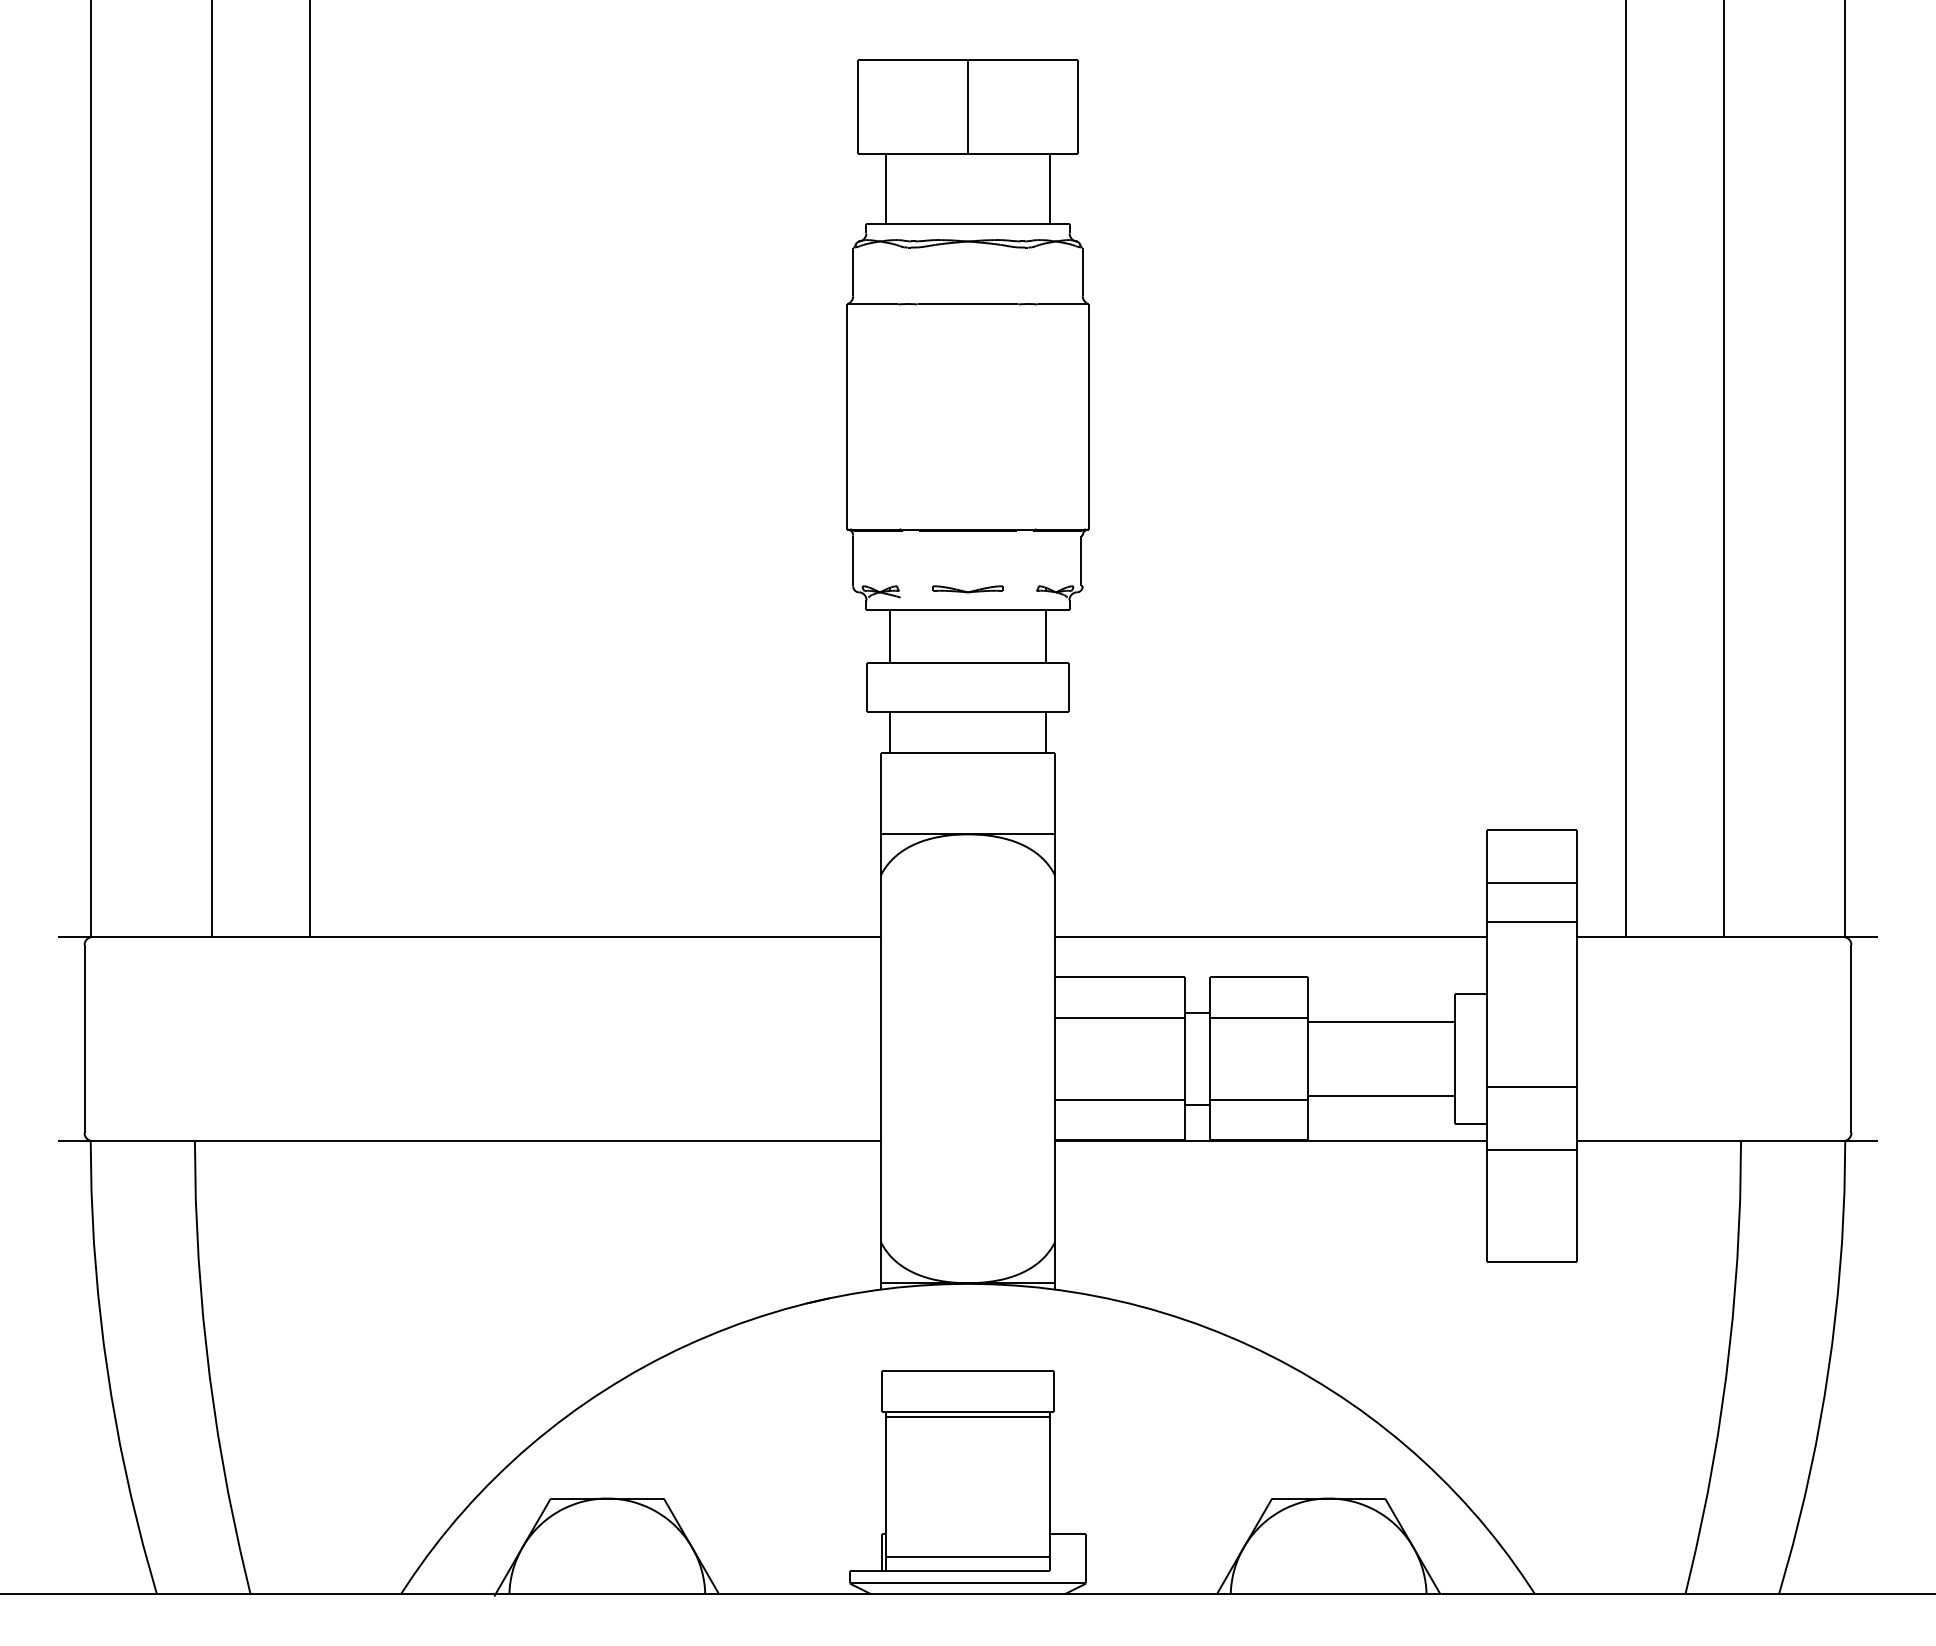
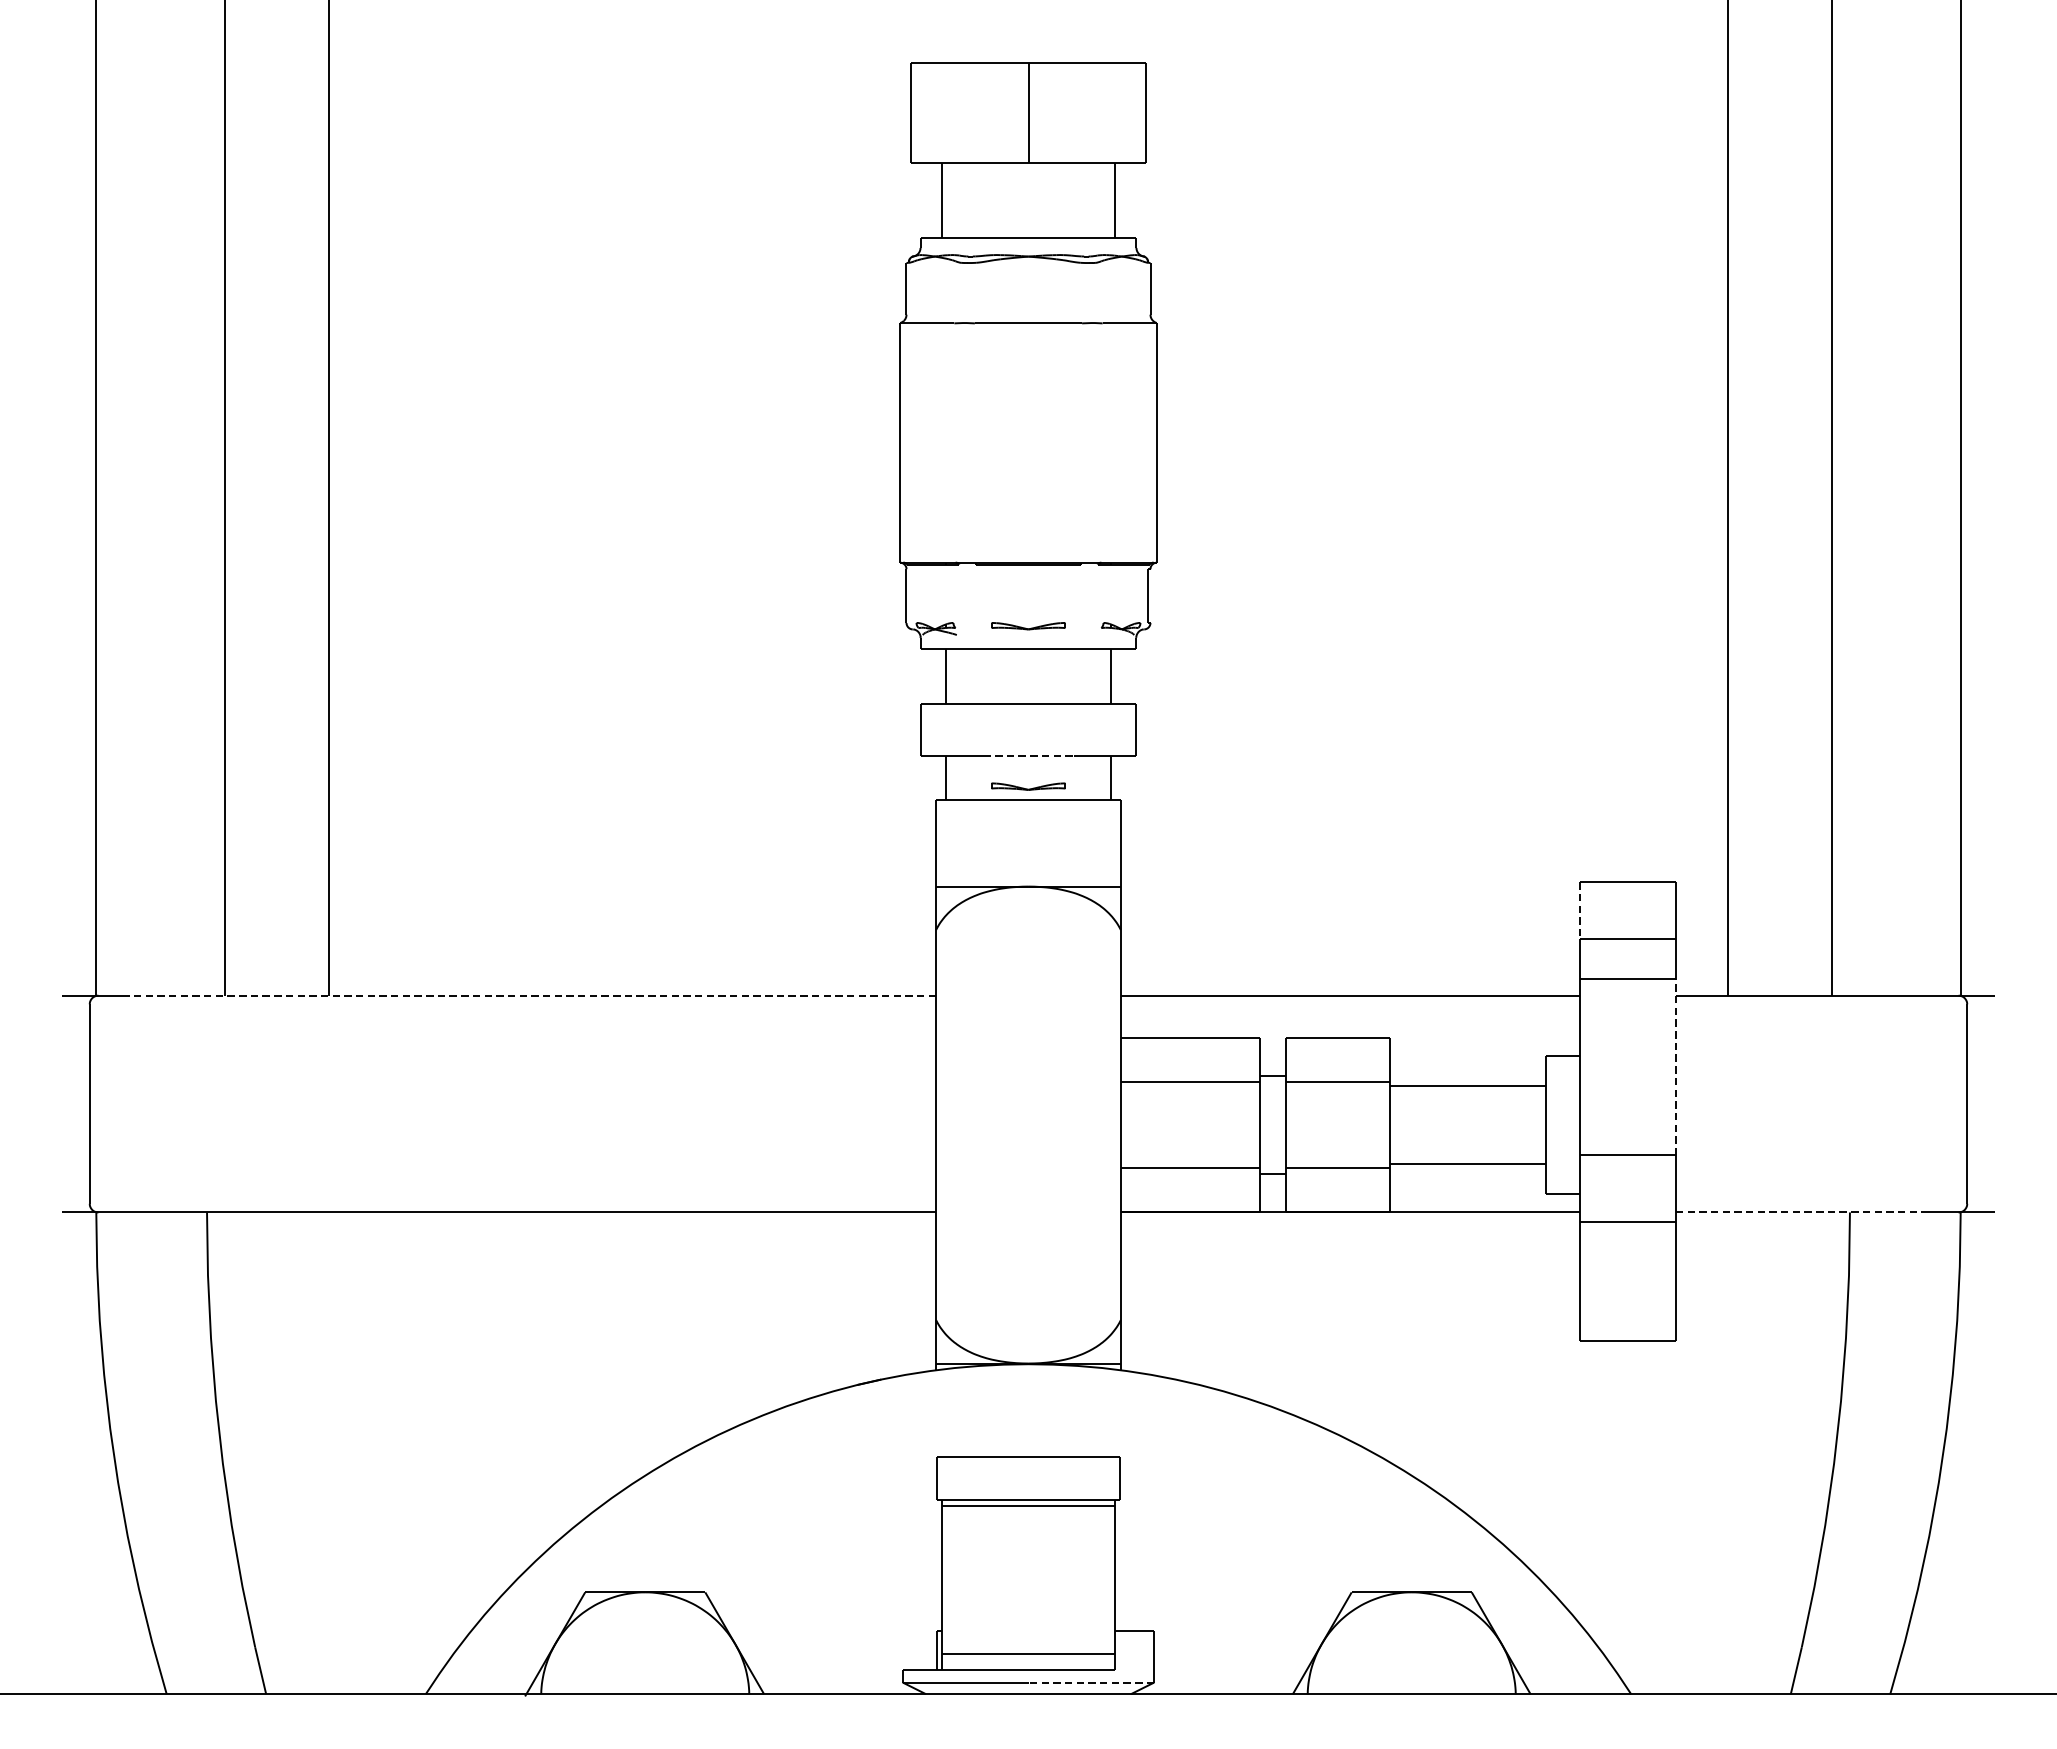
line: (968, 711) -> (1029, 756), solid -> dashed
part: (967, 740) -> (1027, 786), added
line: (1487, 856) -> (1580, 910), solid -> dashed
line: (501, 937) -> (532, 996), solid -> dashed
line: (1577, 1004) -> (1676, 1067), solid -> dashed
line: (1695, 1141) -> (1801, 1212), solid -> dashed
line: (1026, 1583) -> (1090, 1682), solid -> dashed

